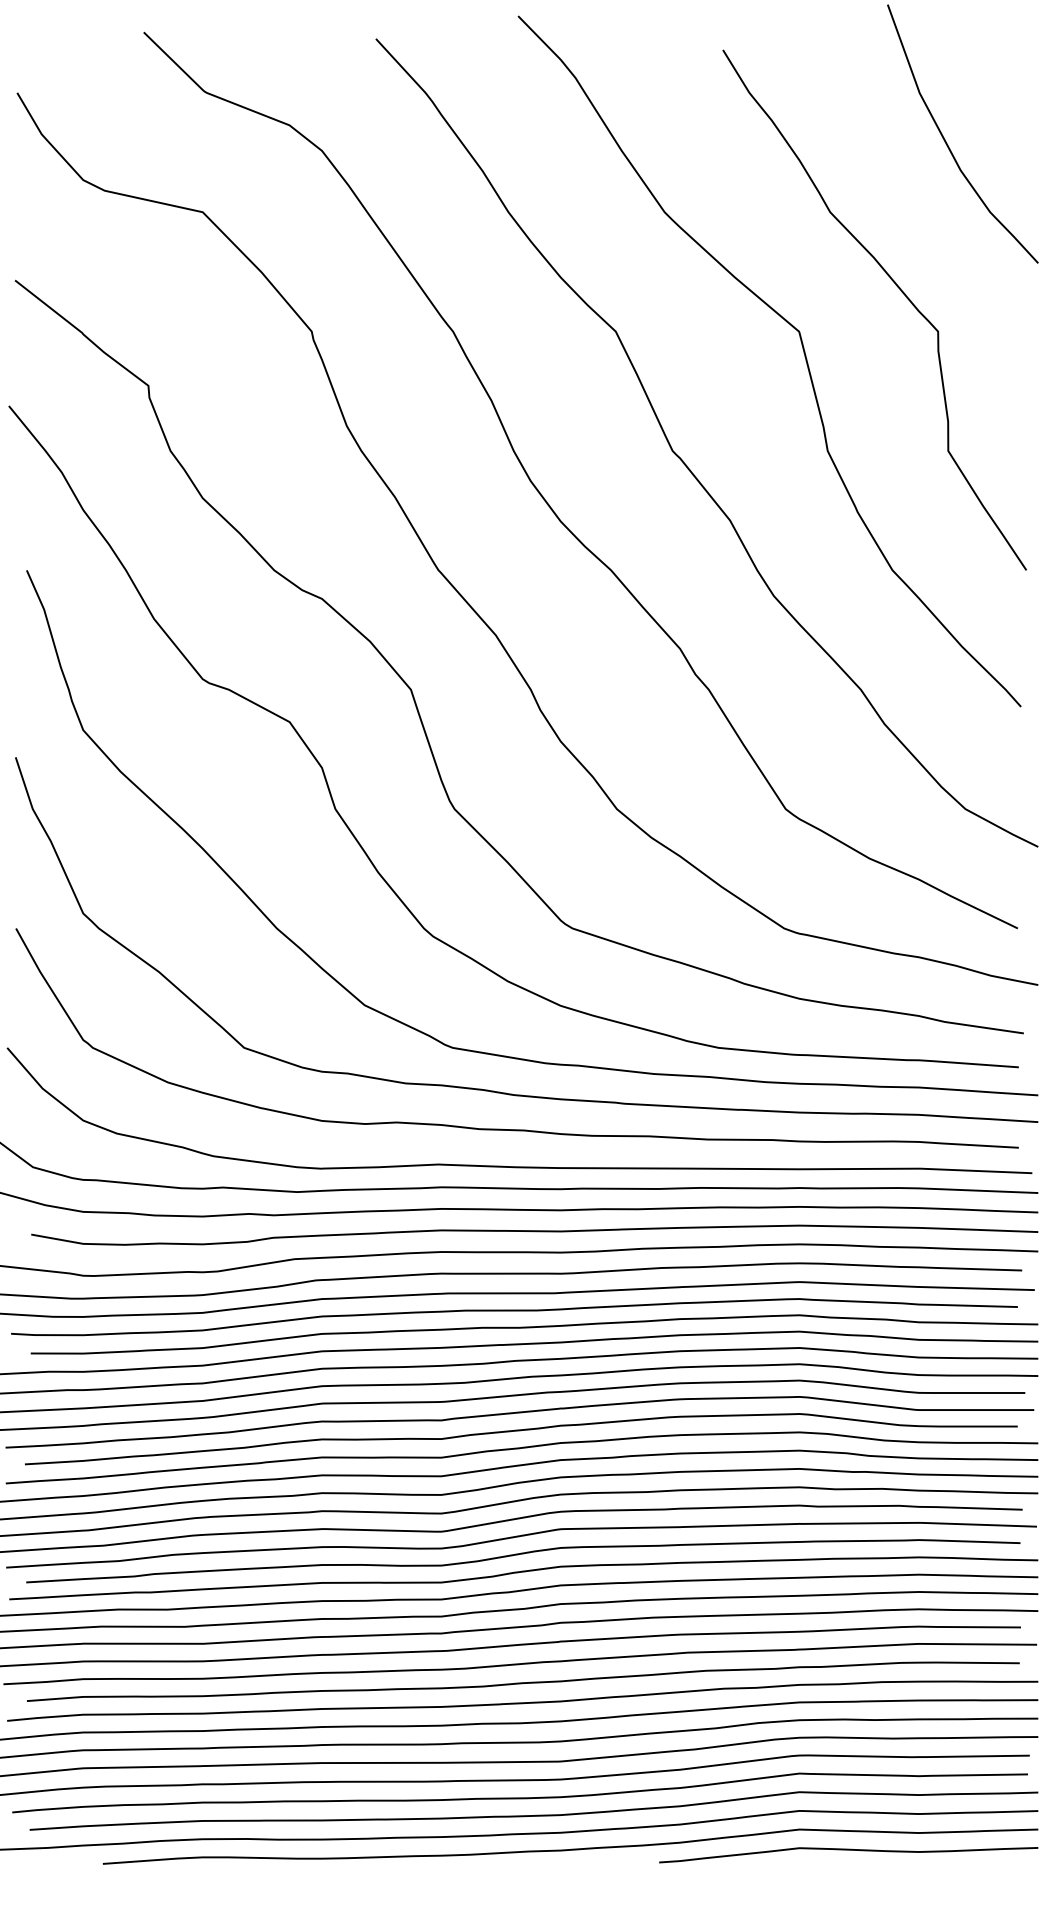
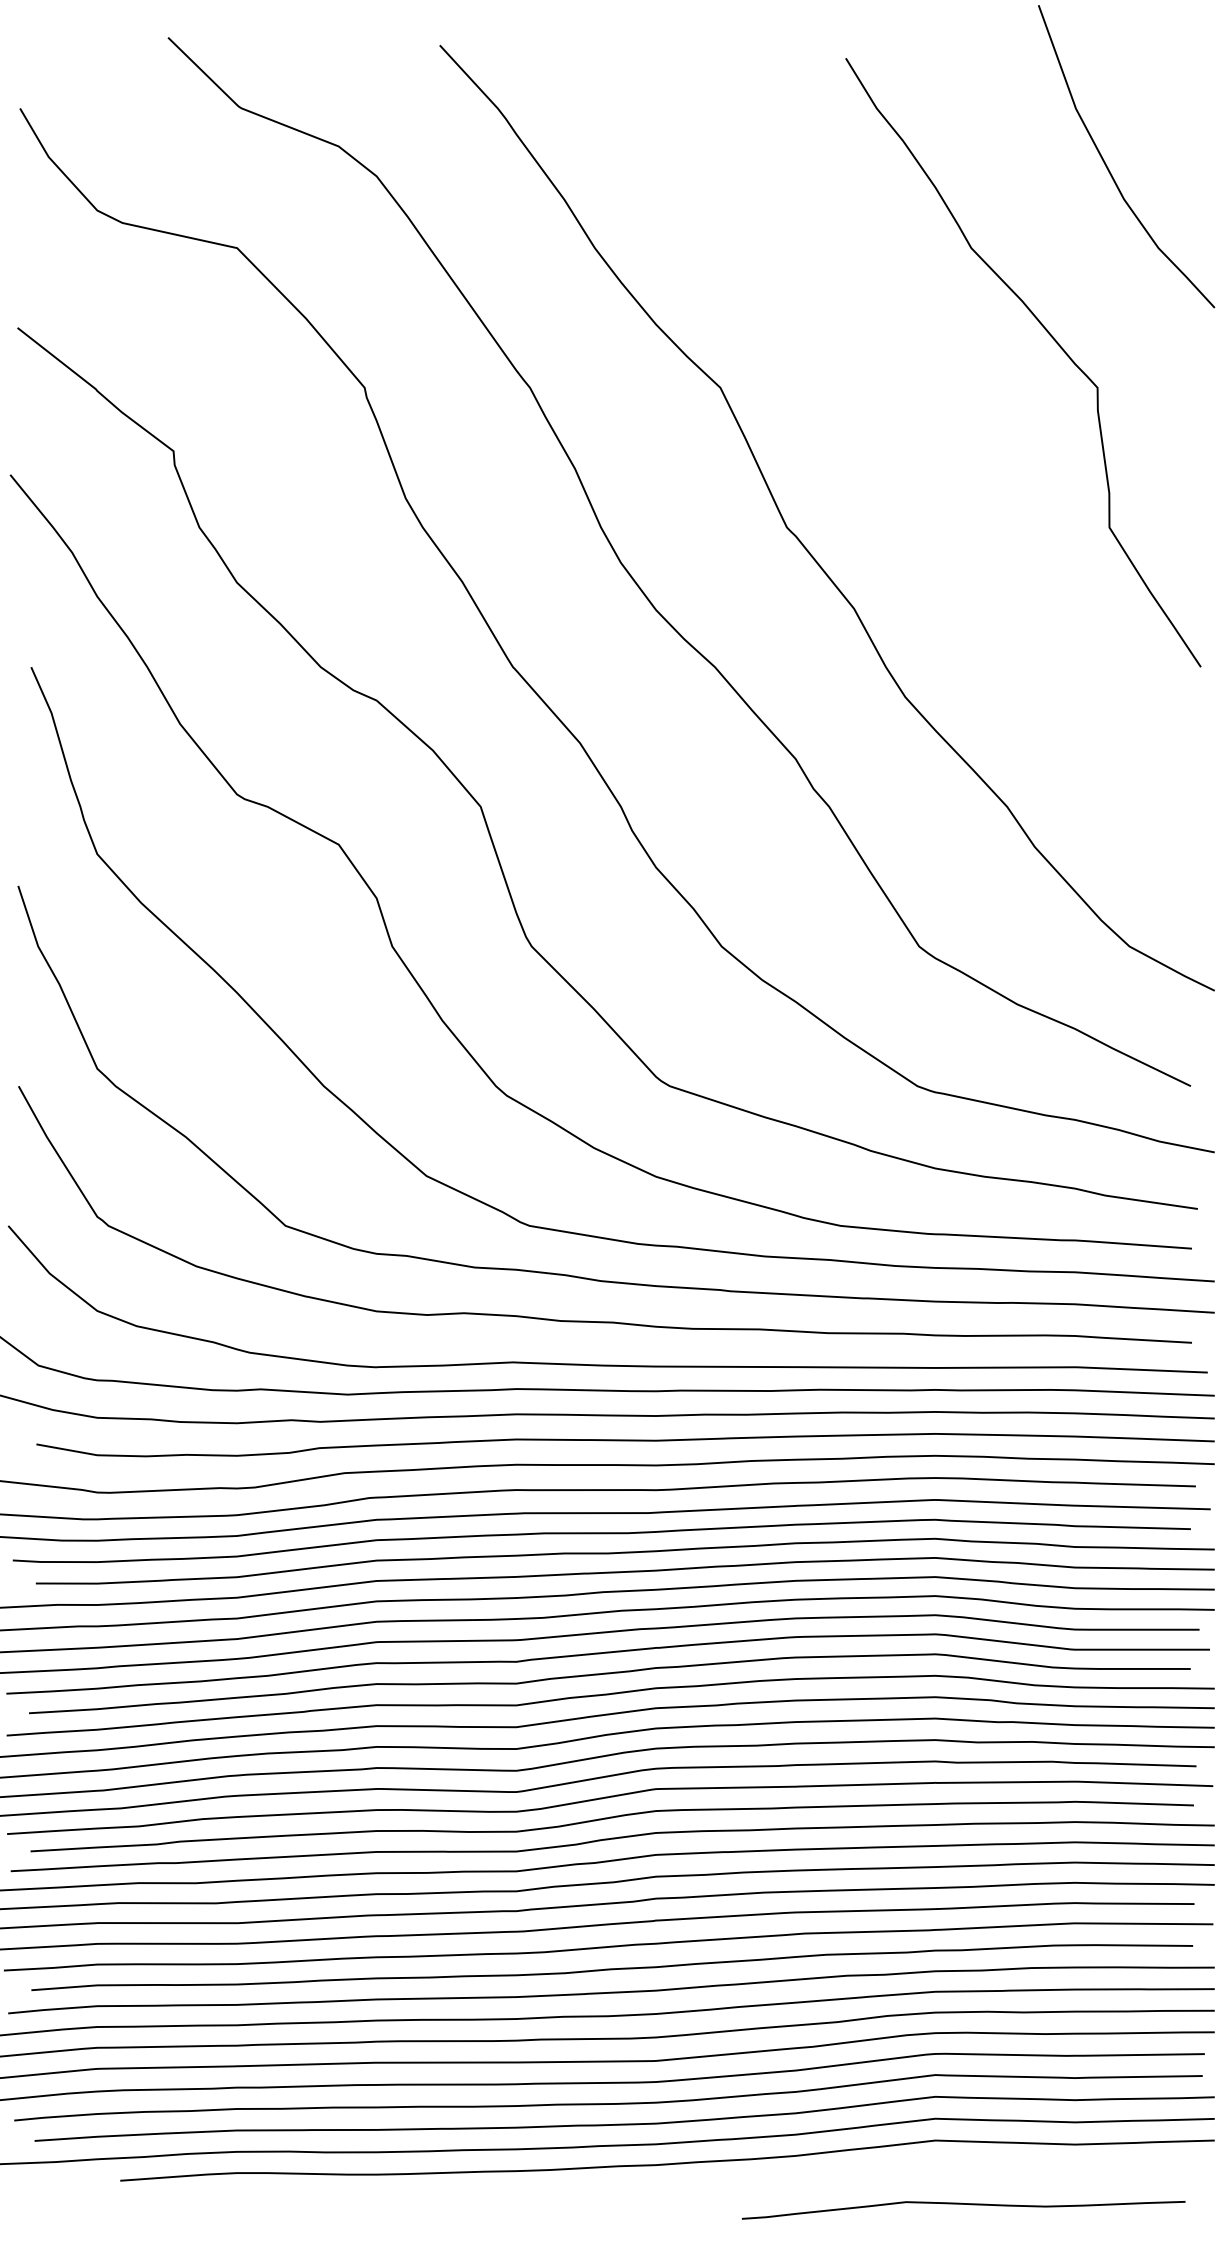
curve: (803, 353) -> (940, 413), removed
curve: (848, 1850) -> (963, 2204), moved

